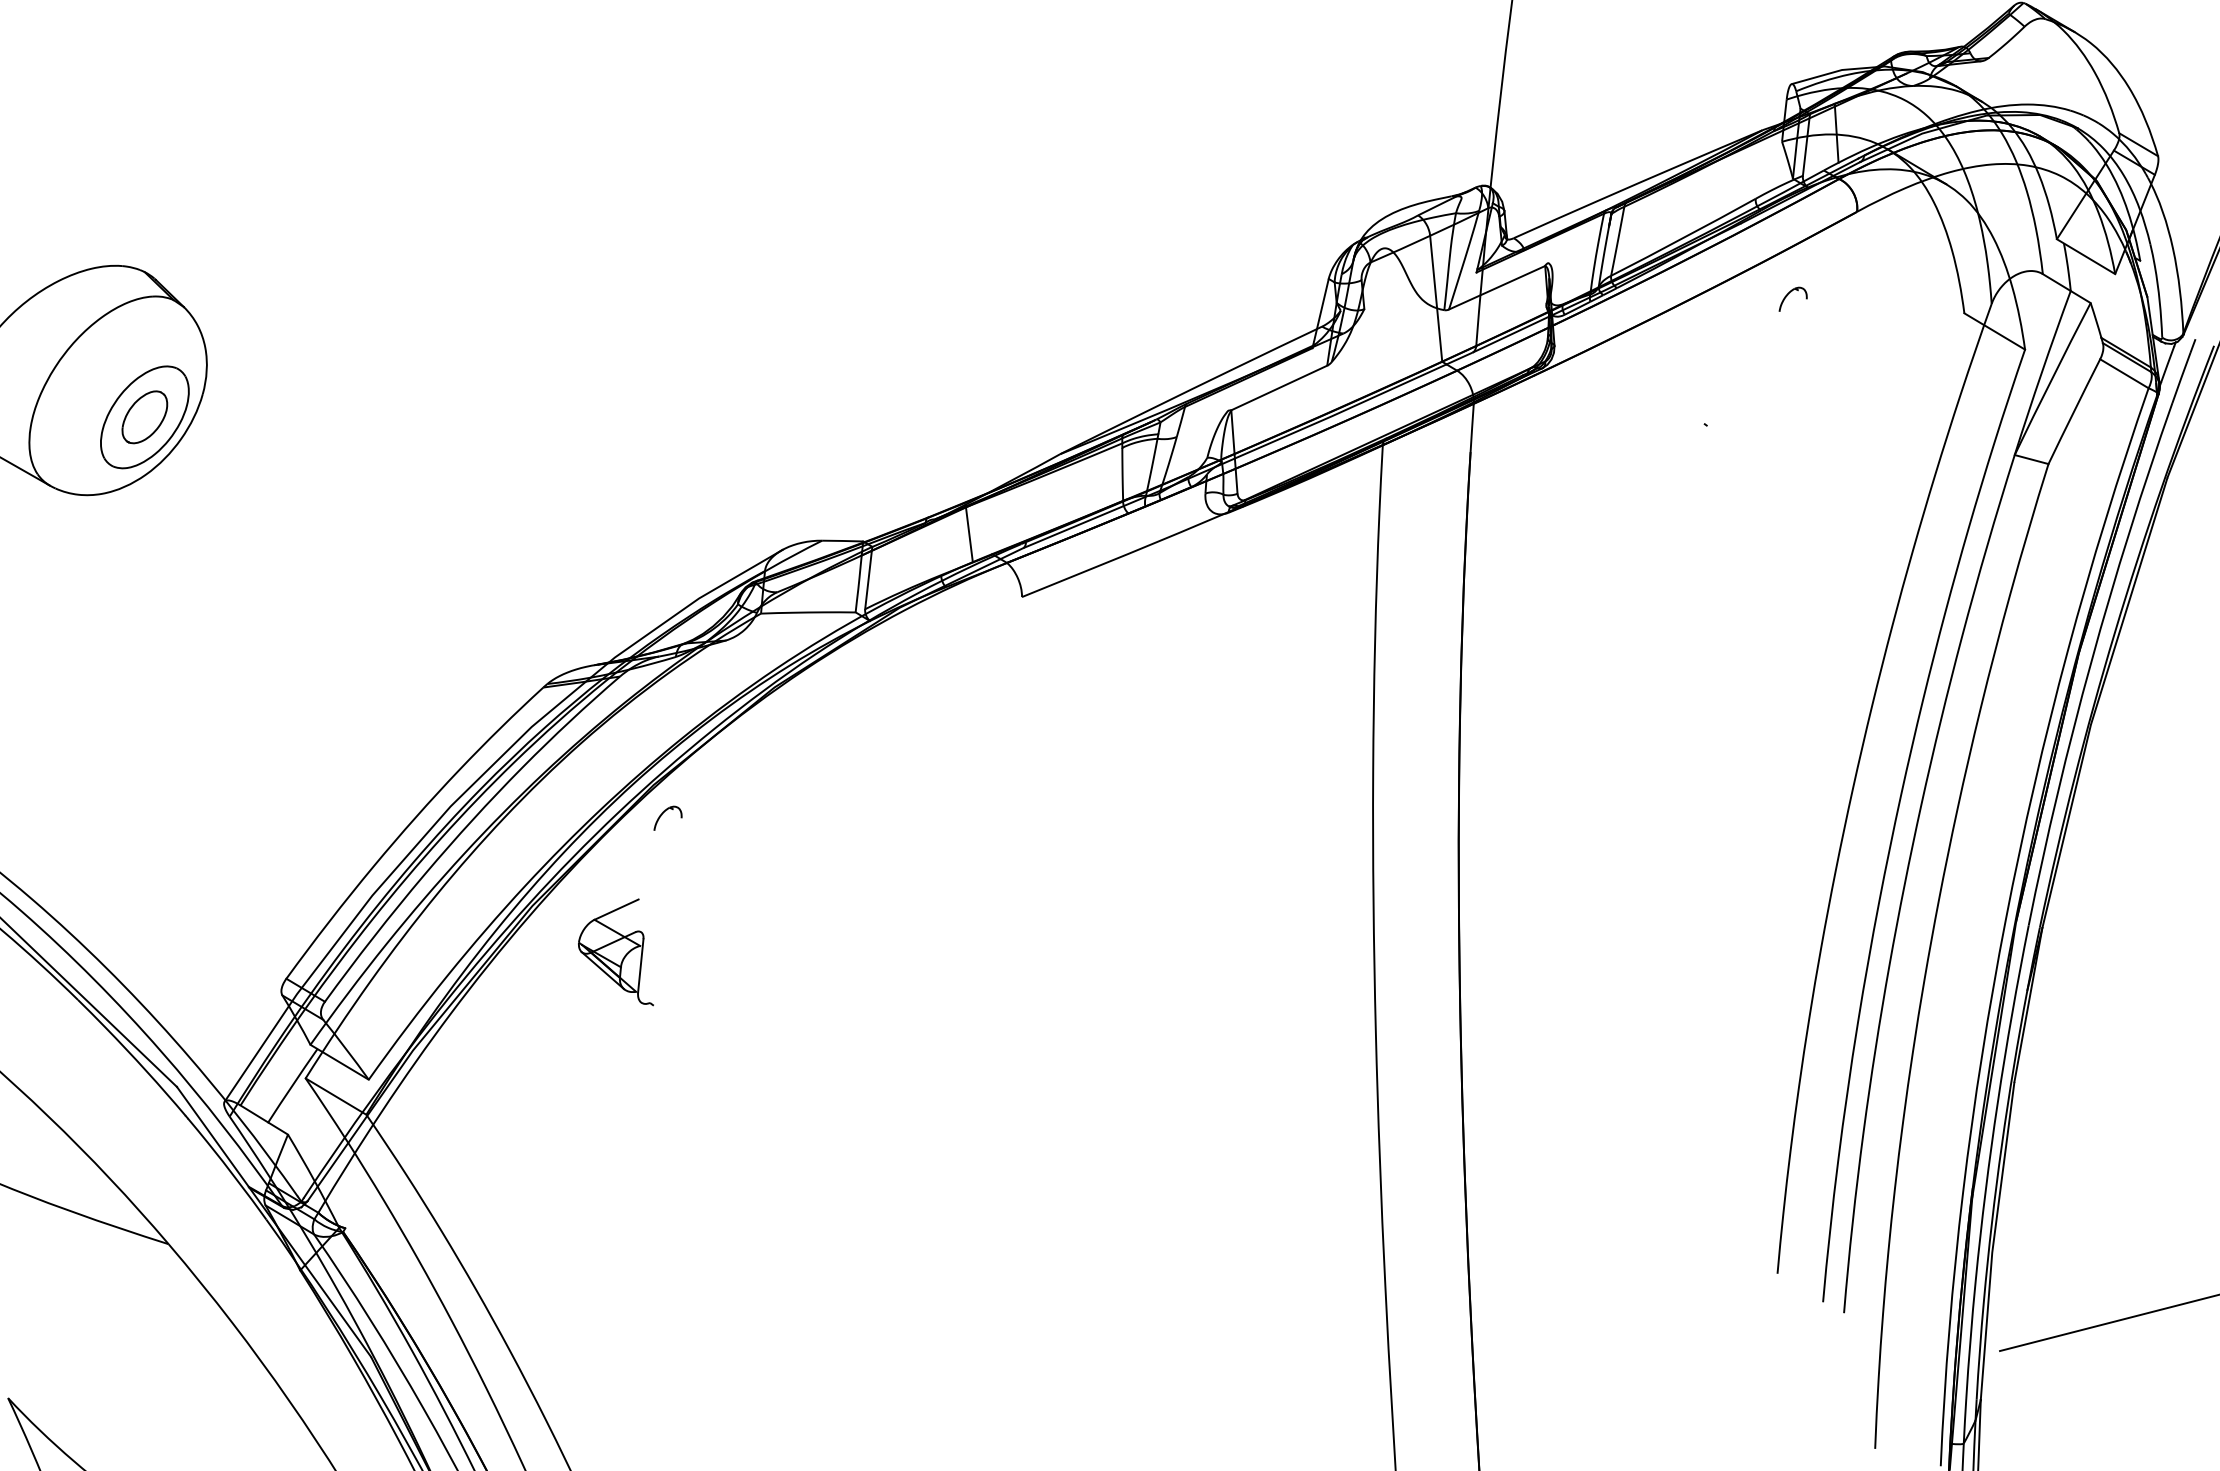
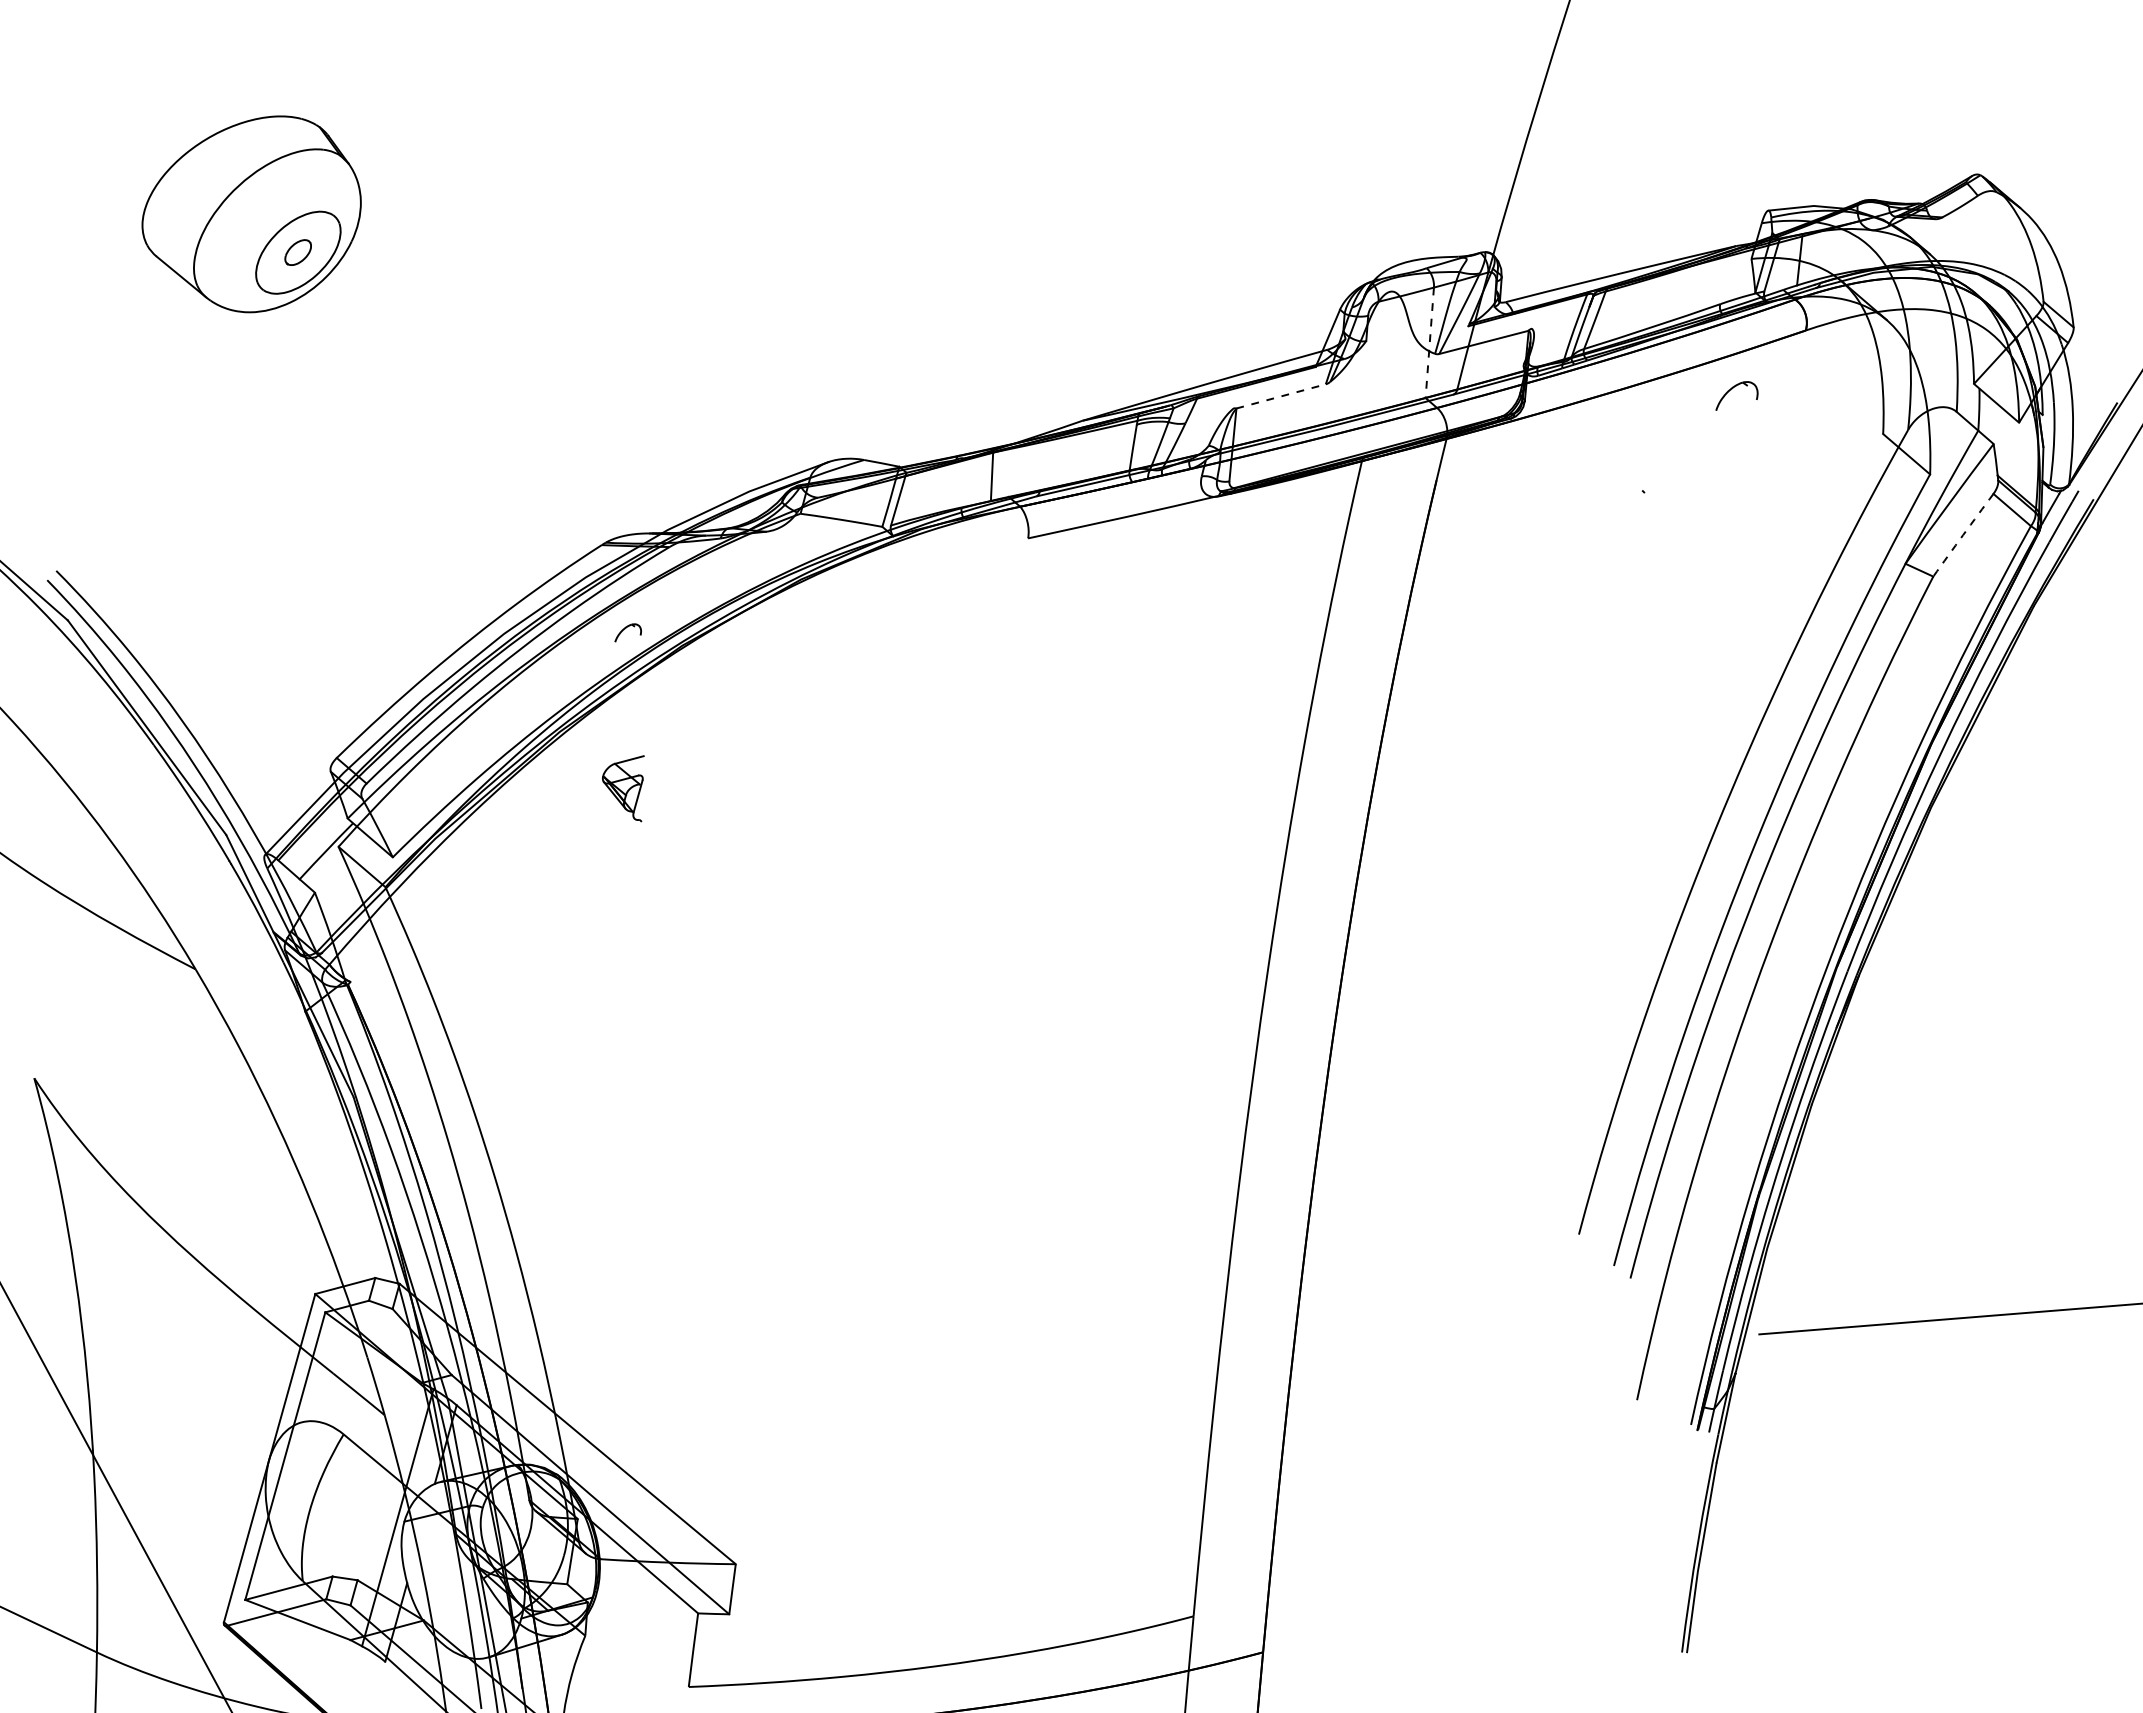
part: (1791, 298) -> (1736, 395), size x1.6
line: (1435, 299) -> (1429, 343), solid -> dashed
line: (1279, 388) -> (1281, 396), solid -> dashed
arc: (2074, 411) -> (1963, 535), solid -> dashed
part: (143, 417) -> (297, 252), size x0.6
part: (666, 817) -> (627, 632), moved
part: (615, 957) -> (623, 788), size x0.7

